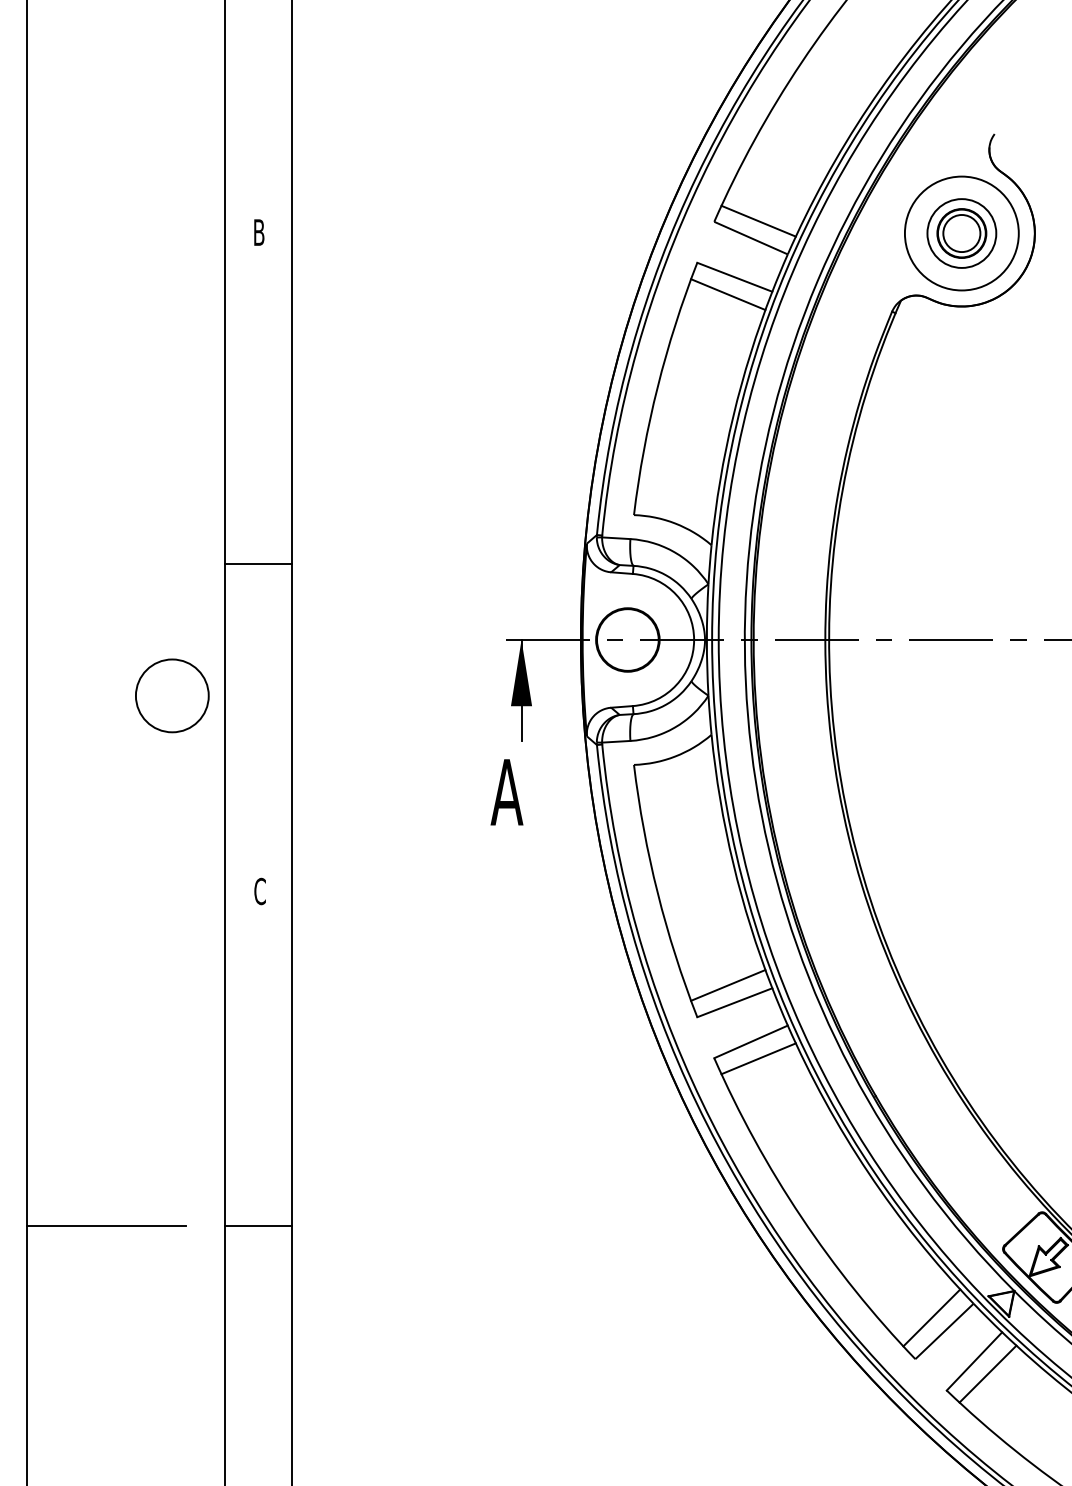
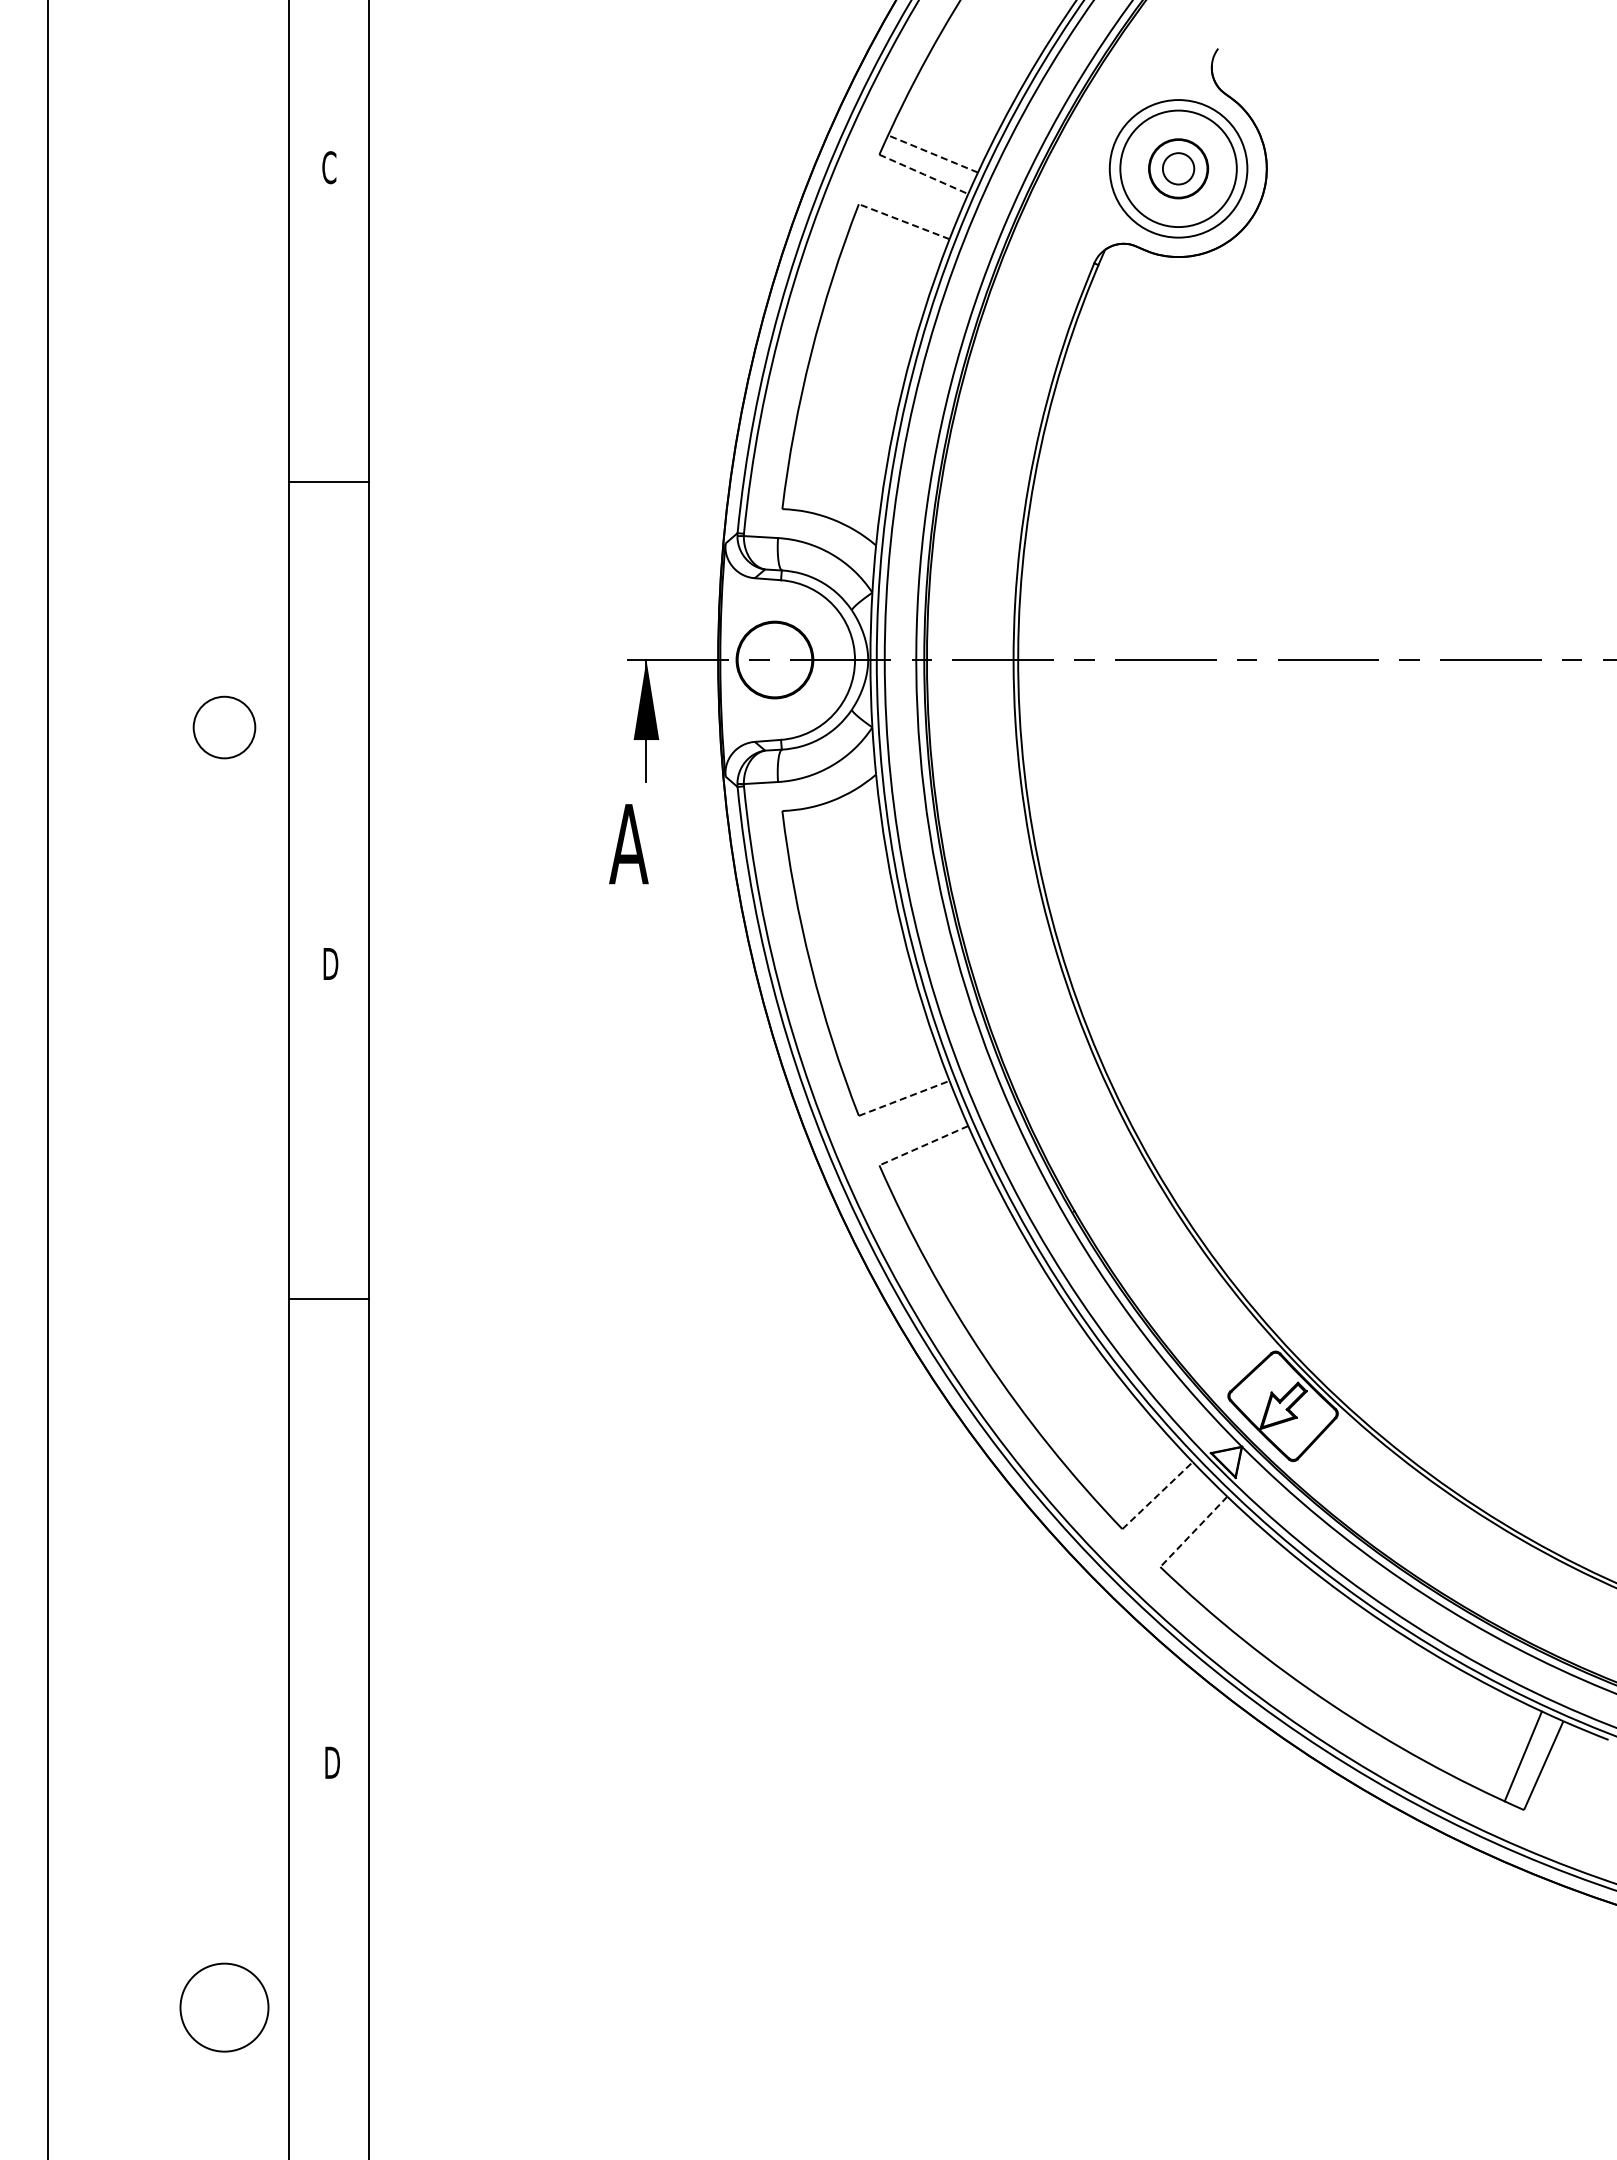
line: (759, 220) -> (933, 153), solid -> dashed
text: (259, 232) -> (329, 167), B -> C
circle: (961, 233) -> (1178, 168), size x0.7
circle: (961, 233) -> (1178, 168), size x1.4
line: (751, 238) -> (924, 174), solid -> dashed
line: (735, 277) -> (904, 221), solid -> dashed
line: (728, 294) -> (896, 242), removed
line: (258, 563) -> (328, 481), moved
circle: (172, 695) -> (224, 727), size x0.7
text: (260, 891) -> (330, 963), C -> D
line: (728, 985) -> (896, 1077), removed
line: (735, 1002) -> (904, 1098), solid -> dashed
line: (750, 1041) -> (923, 1145), solid -> dashed
line: (758, 1058) -> (932, 1165), removed
line: (106, 1225) -> (144, 1367), removed
line: (258, 1225) -> (328, 1298), moved
line: (931, 1317) -> (1141, 1478), removed
line: (944, 1331) -> (1157, 1495), solid -> dashed
line: (974, 1361) -> (1193, 1531), solid -> dashed
line: (987, 1373) -> (1209, 1546), removed

